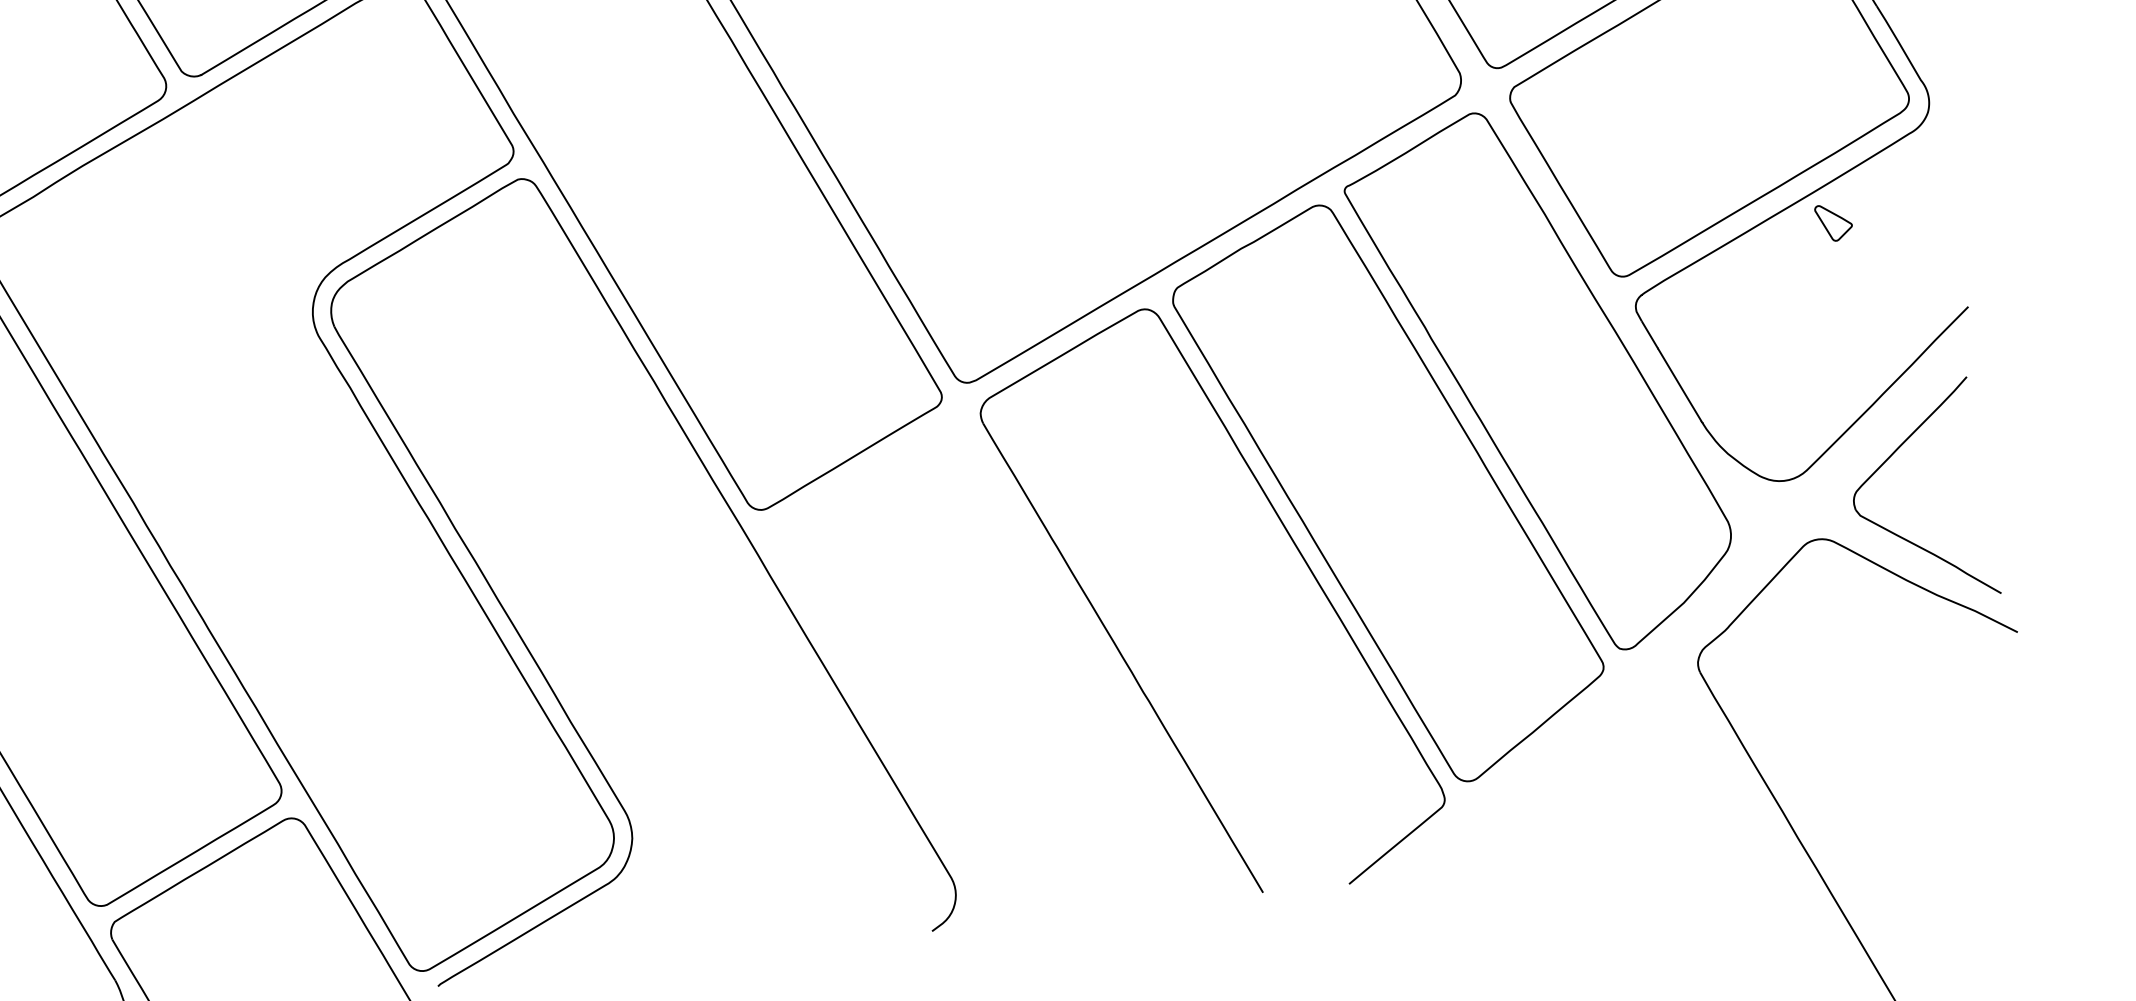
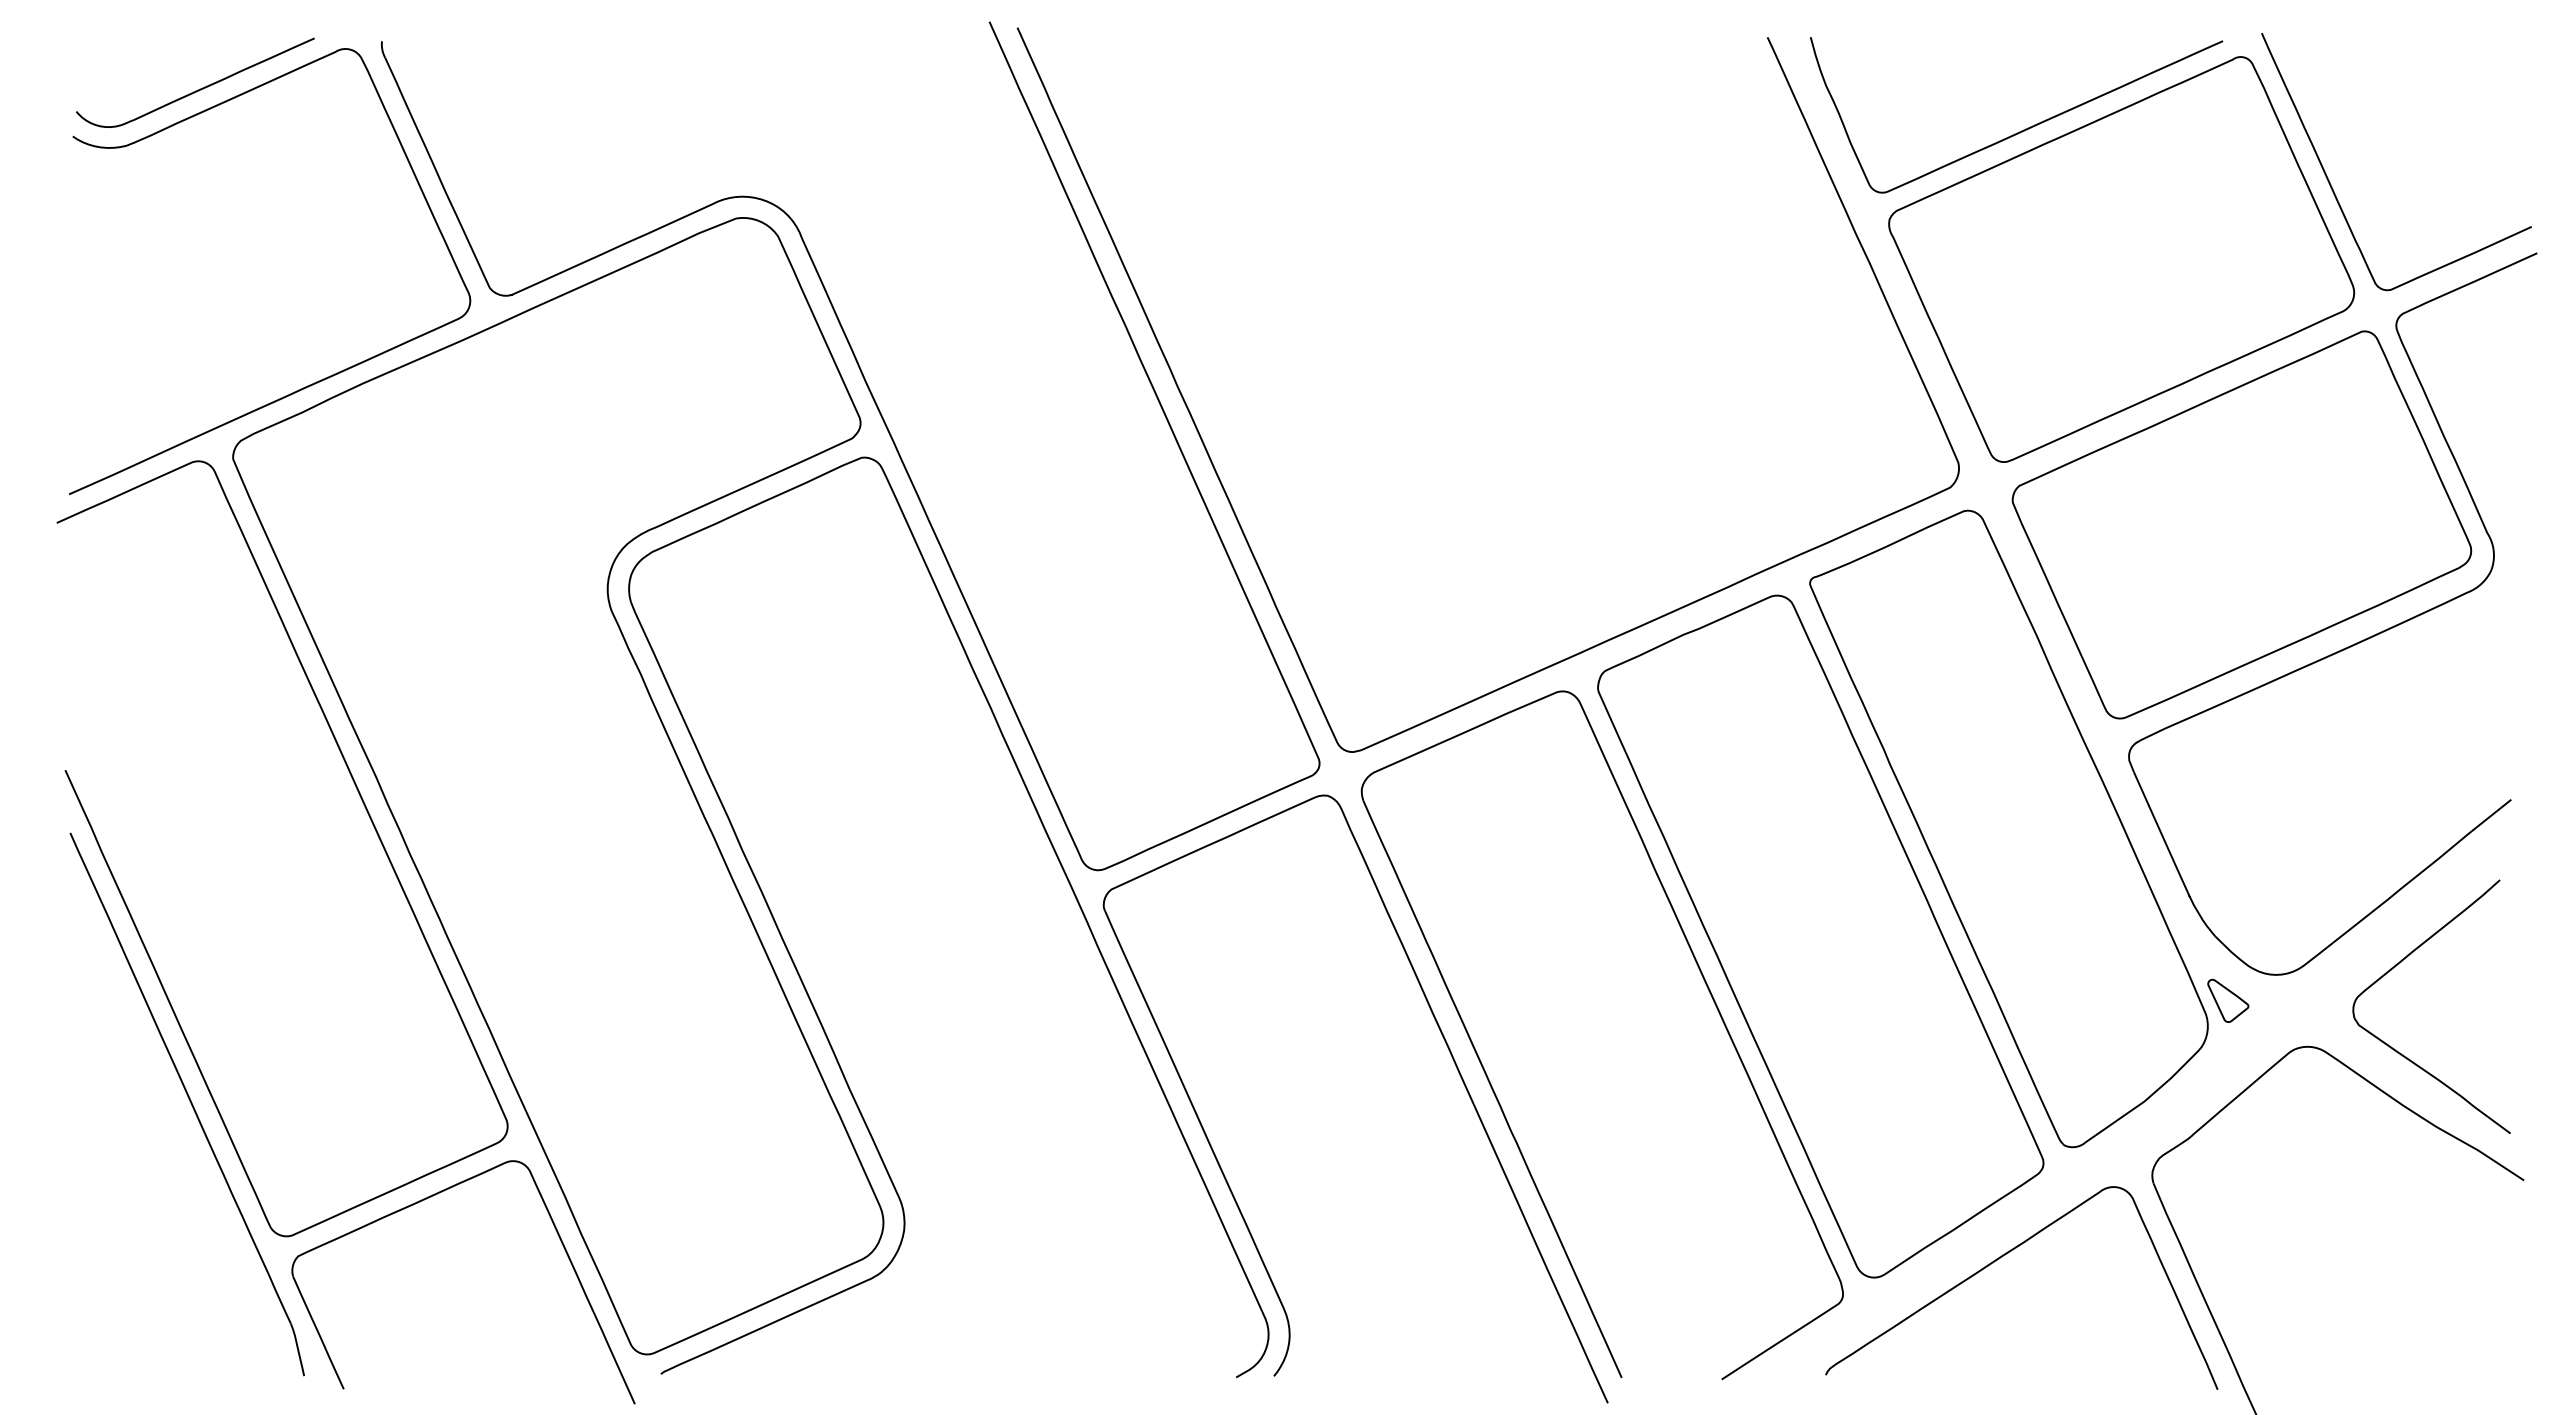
part: (1834, 222) -> (2228, 1000), moved
part: (1084, 634) -> (1451, 1057), added
curve: (1577, 751) -> (2002, 1257), added

